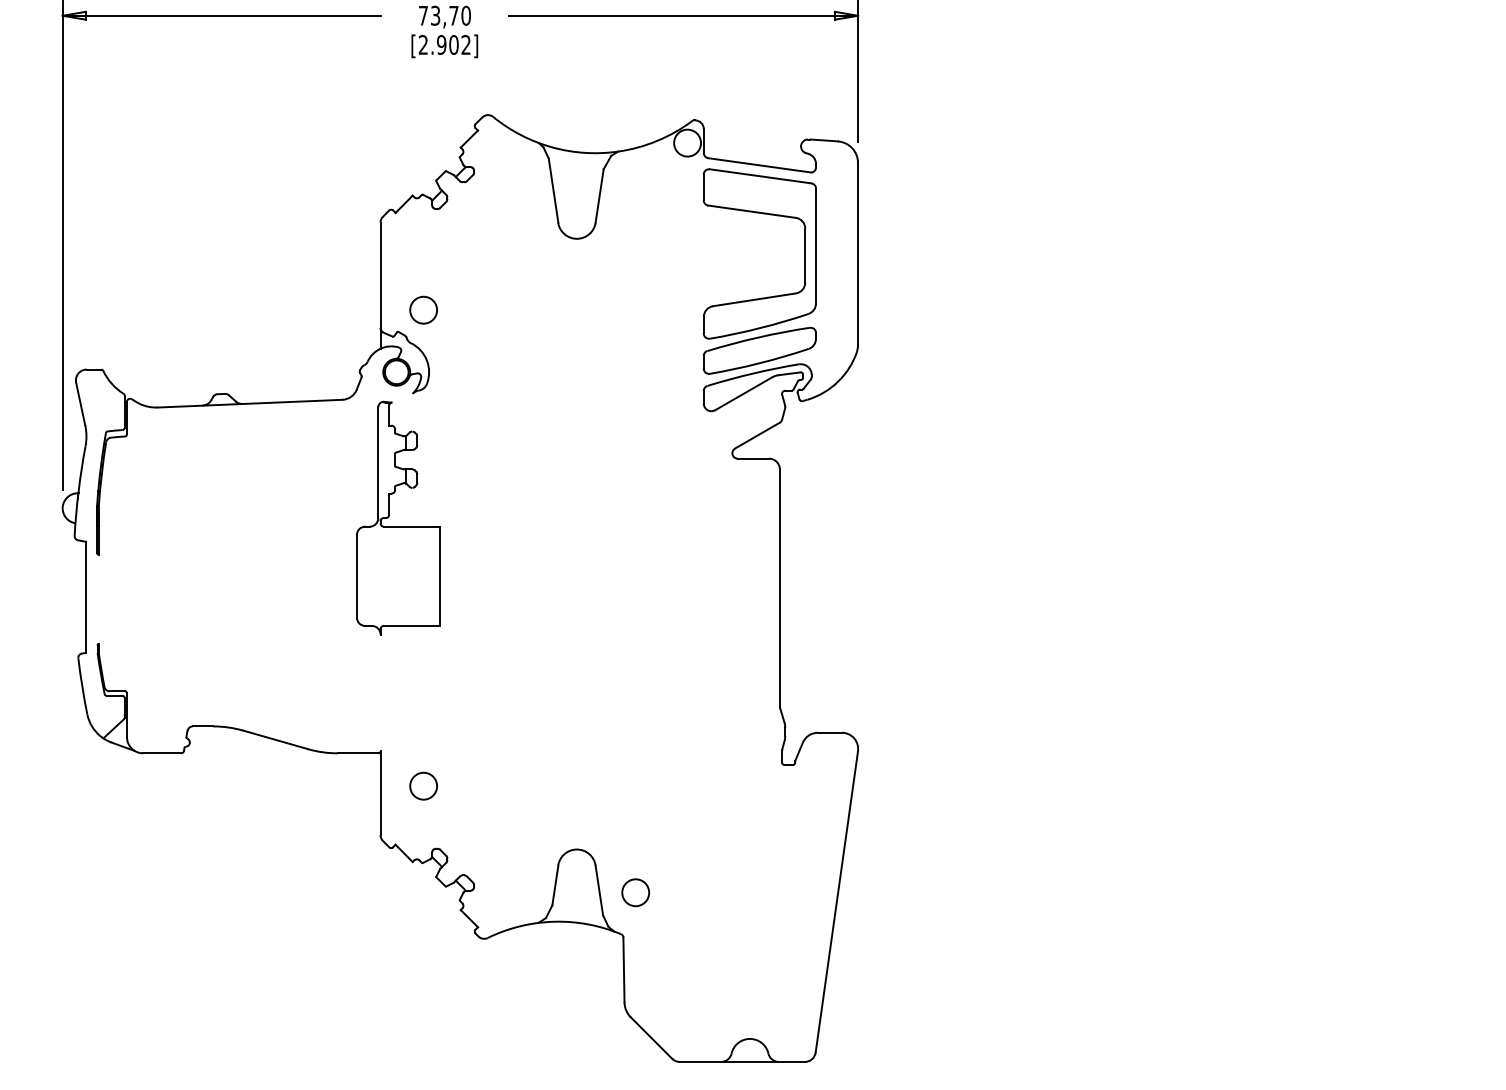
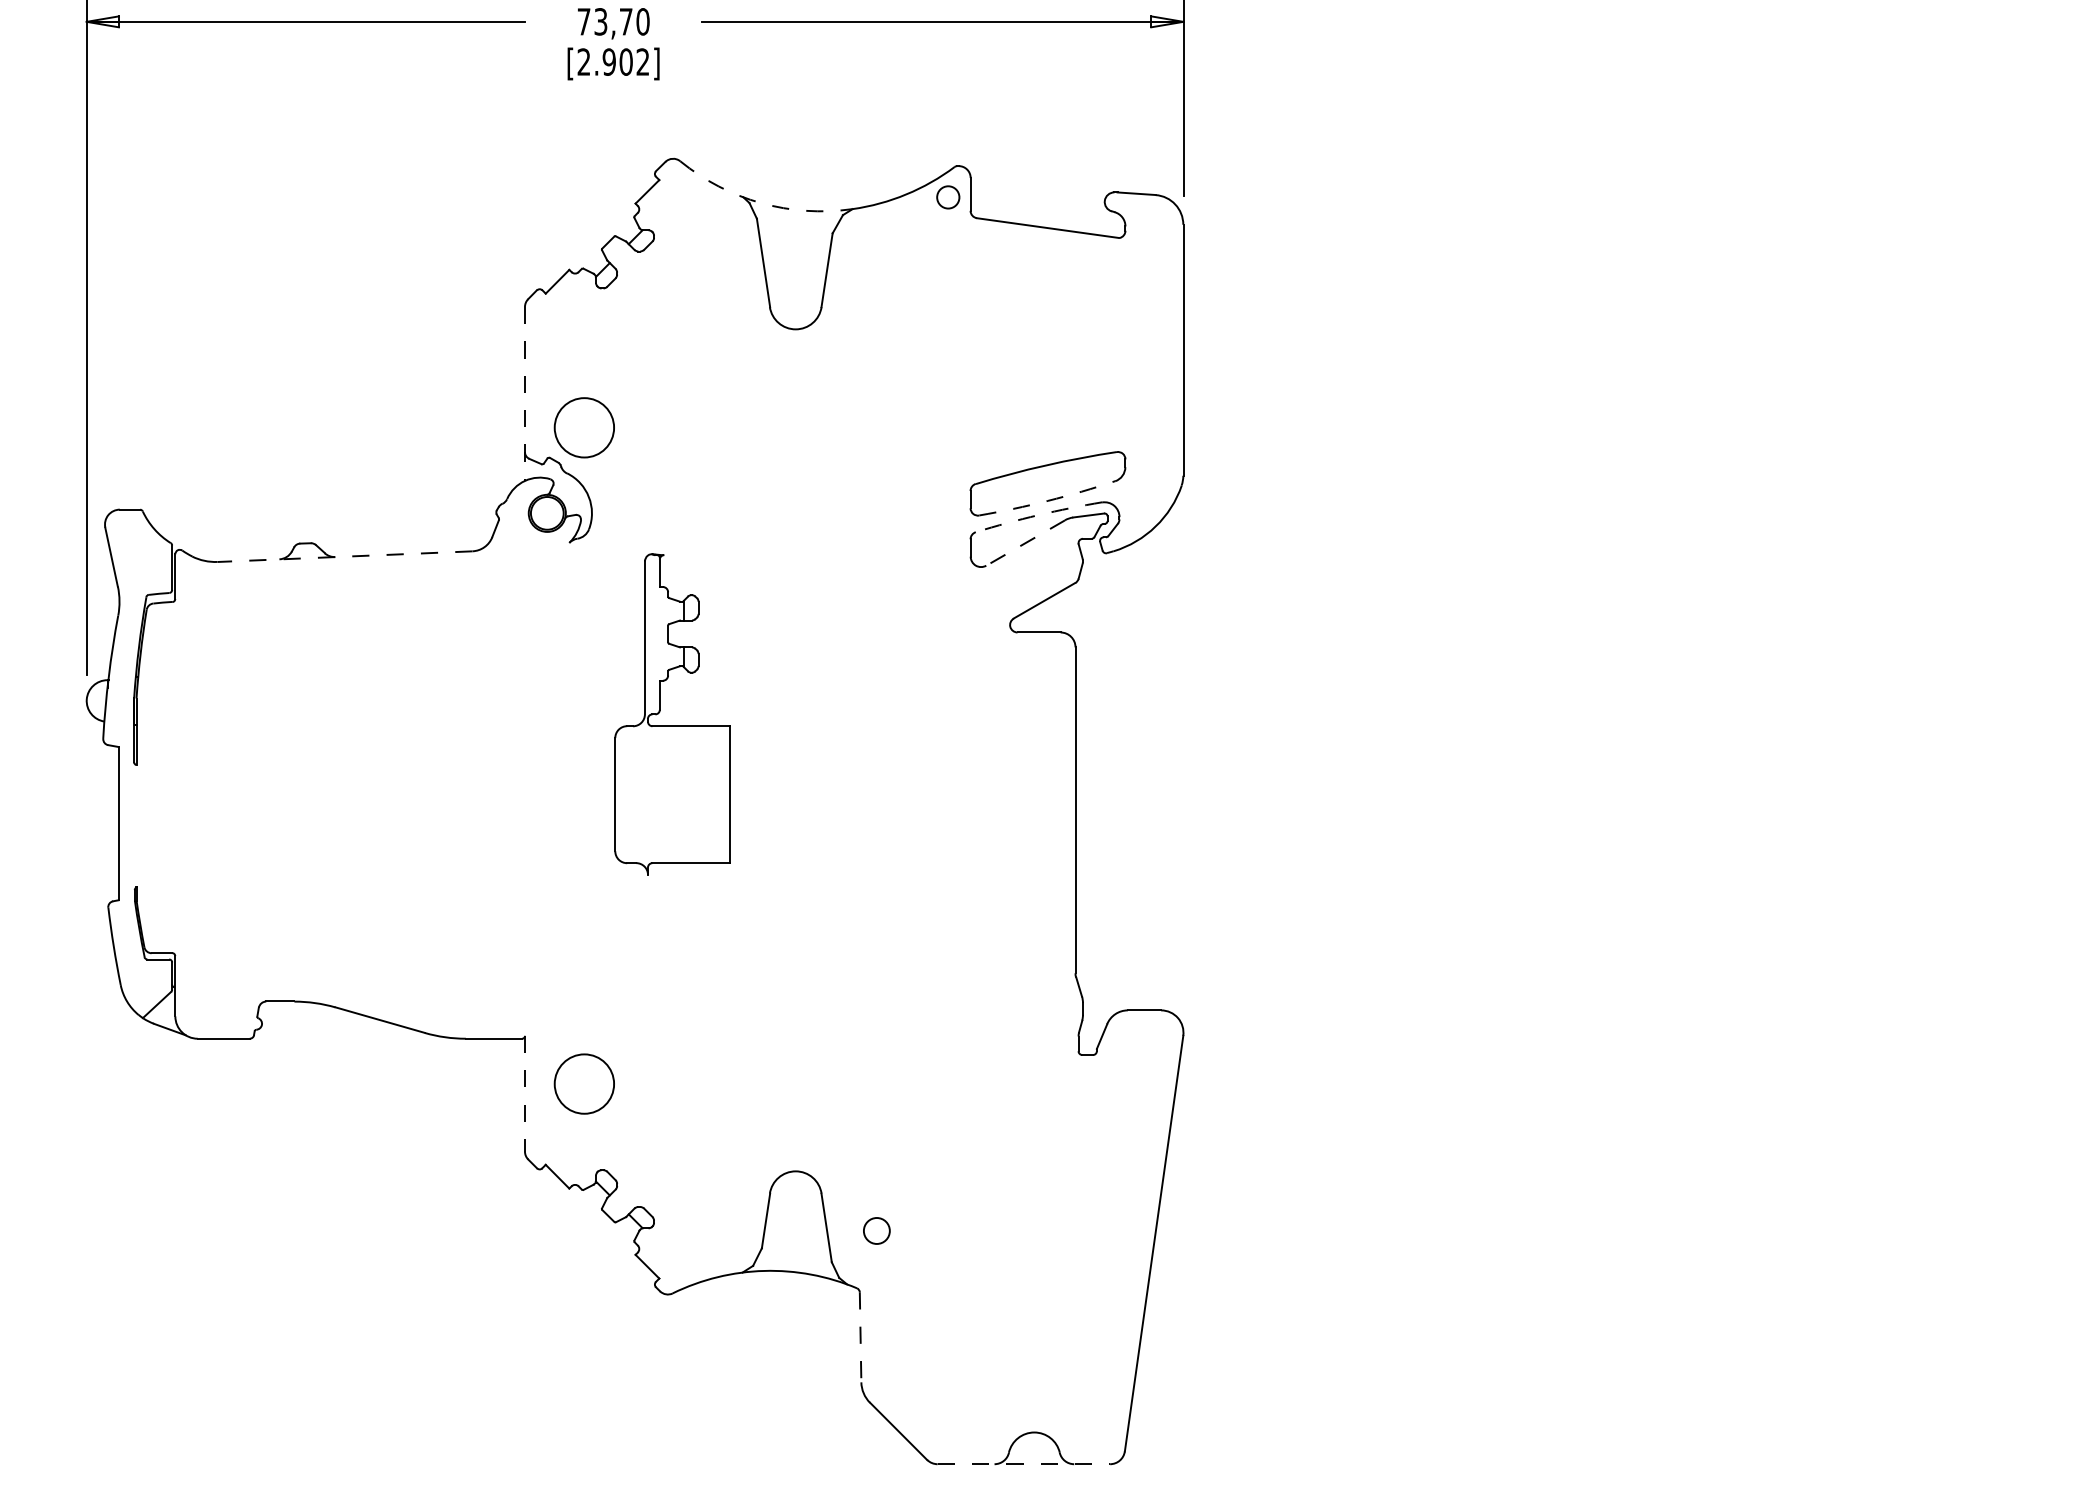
circle: (686, 142) -> (947, 196), size x0.6
arc: (552, 147) -> (761, 203), solid -> dashed
part: (763, 214) -> (1053, 295), removed
line: (380, 285) -> (524, 393), solid -> dashed
circle: (422, 310) -> (583, 427), size x1.6
arc: (759, 362) -> (1047, 500), solid -> dashed
arc: (753, 373) -> (1038, 515), solid -> dashed
line: (743, 394) -> (1025, 543), solid -> dashed
line: (250, 403) -> (345, 556), solid -> dashed
part: (398, 526) -> (672, 725), moved
circle: (422, 785) -> (583, 1083), size x1.6
line: (380, 793) -> (524, 1093), solid -> dashed
circle: (635, 892) -> (876, 1230), size x0.7
line: (623, 970) -> (860, 1337), solid -> dashed
line: (742, 1062) -> (1024, 1464), solid -> dashed

